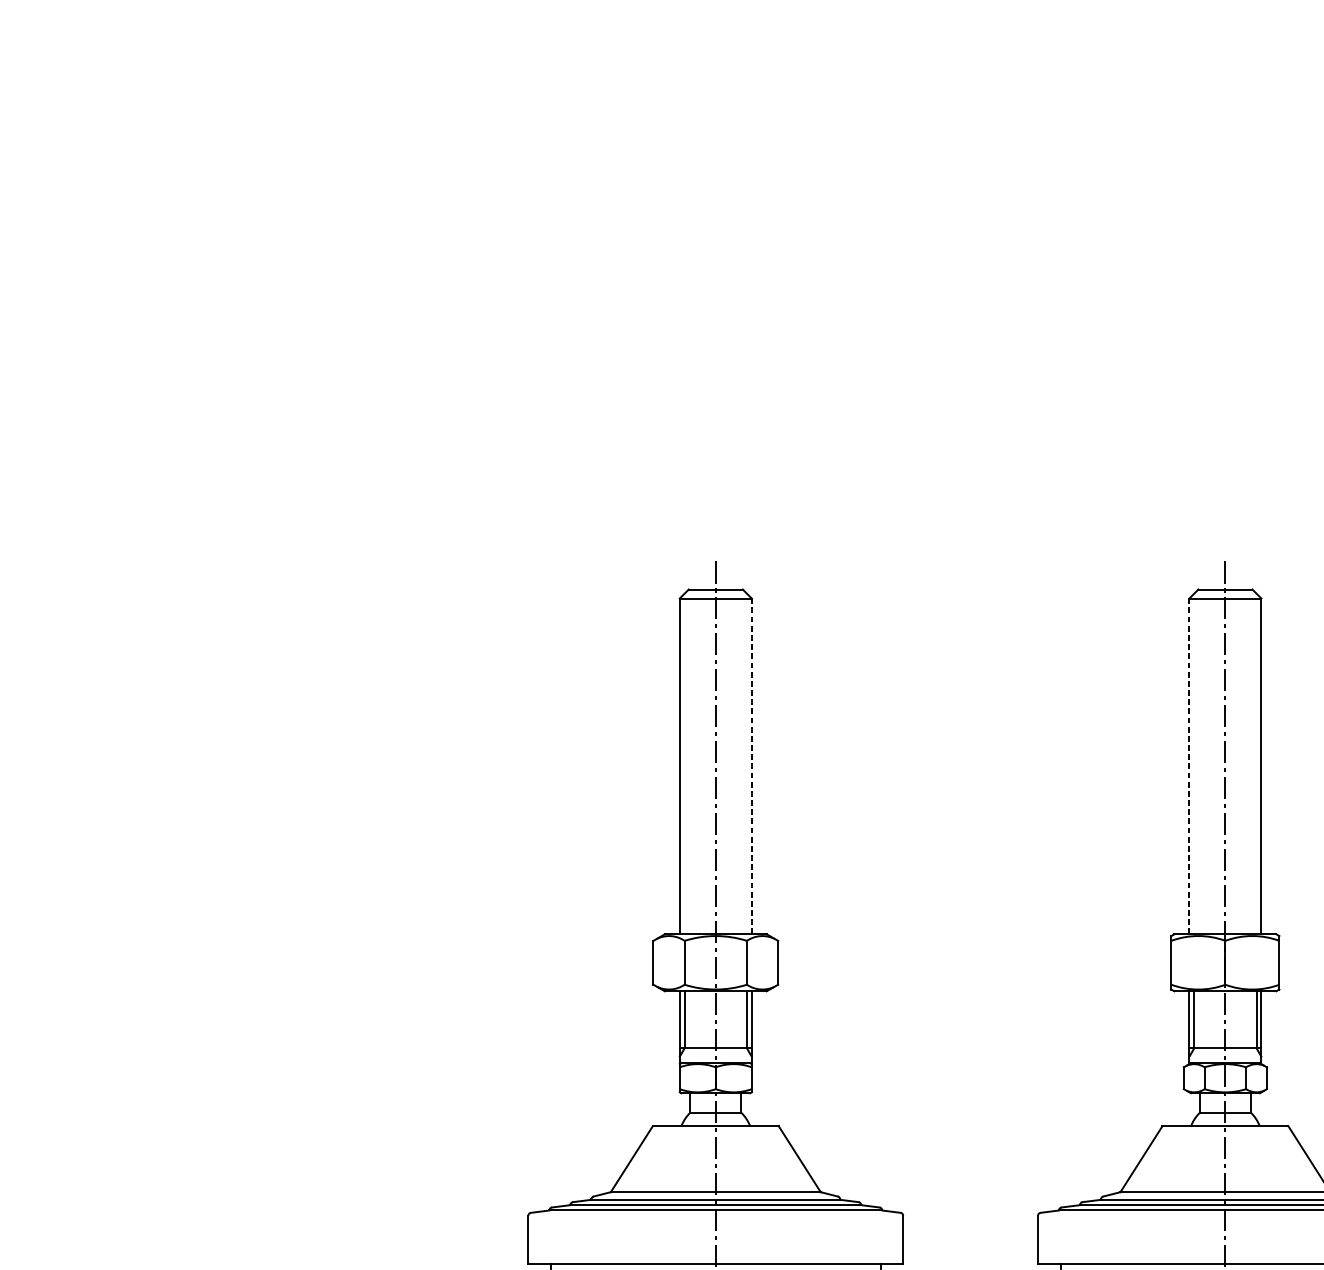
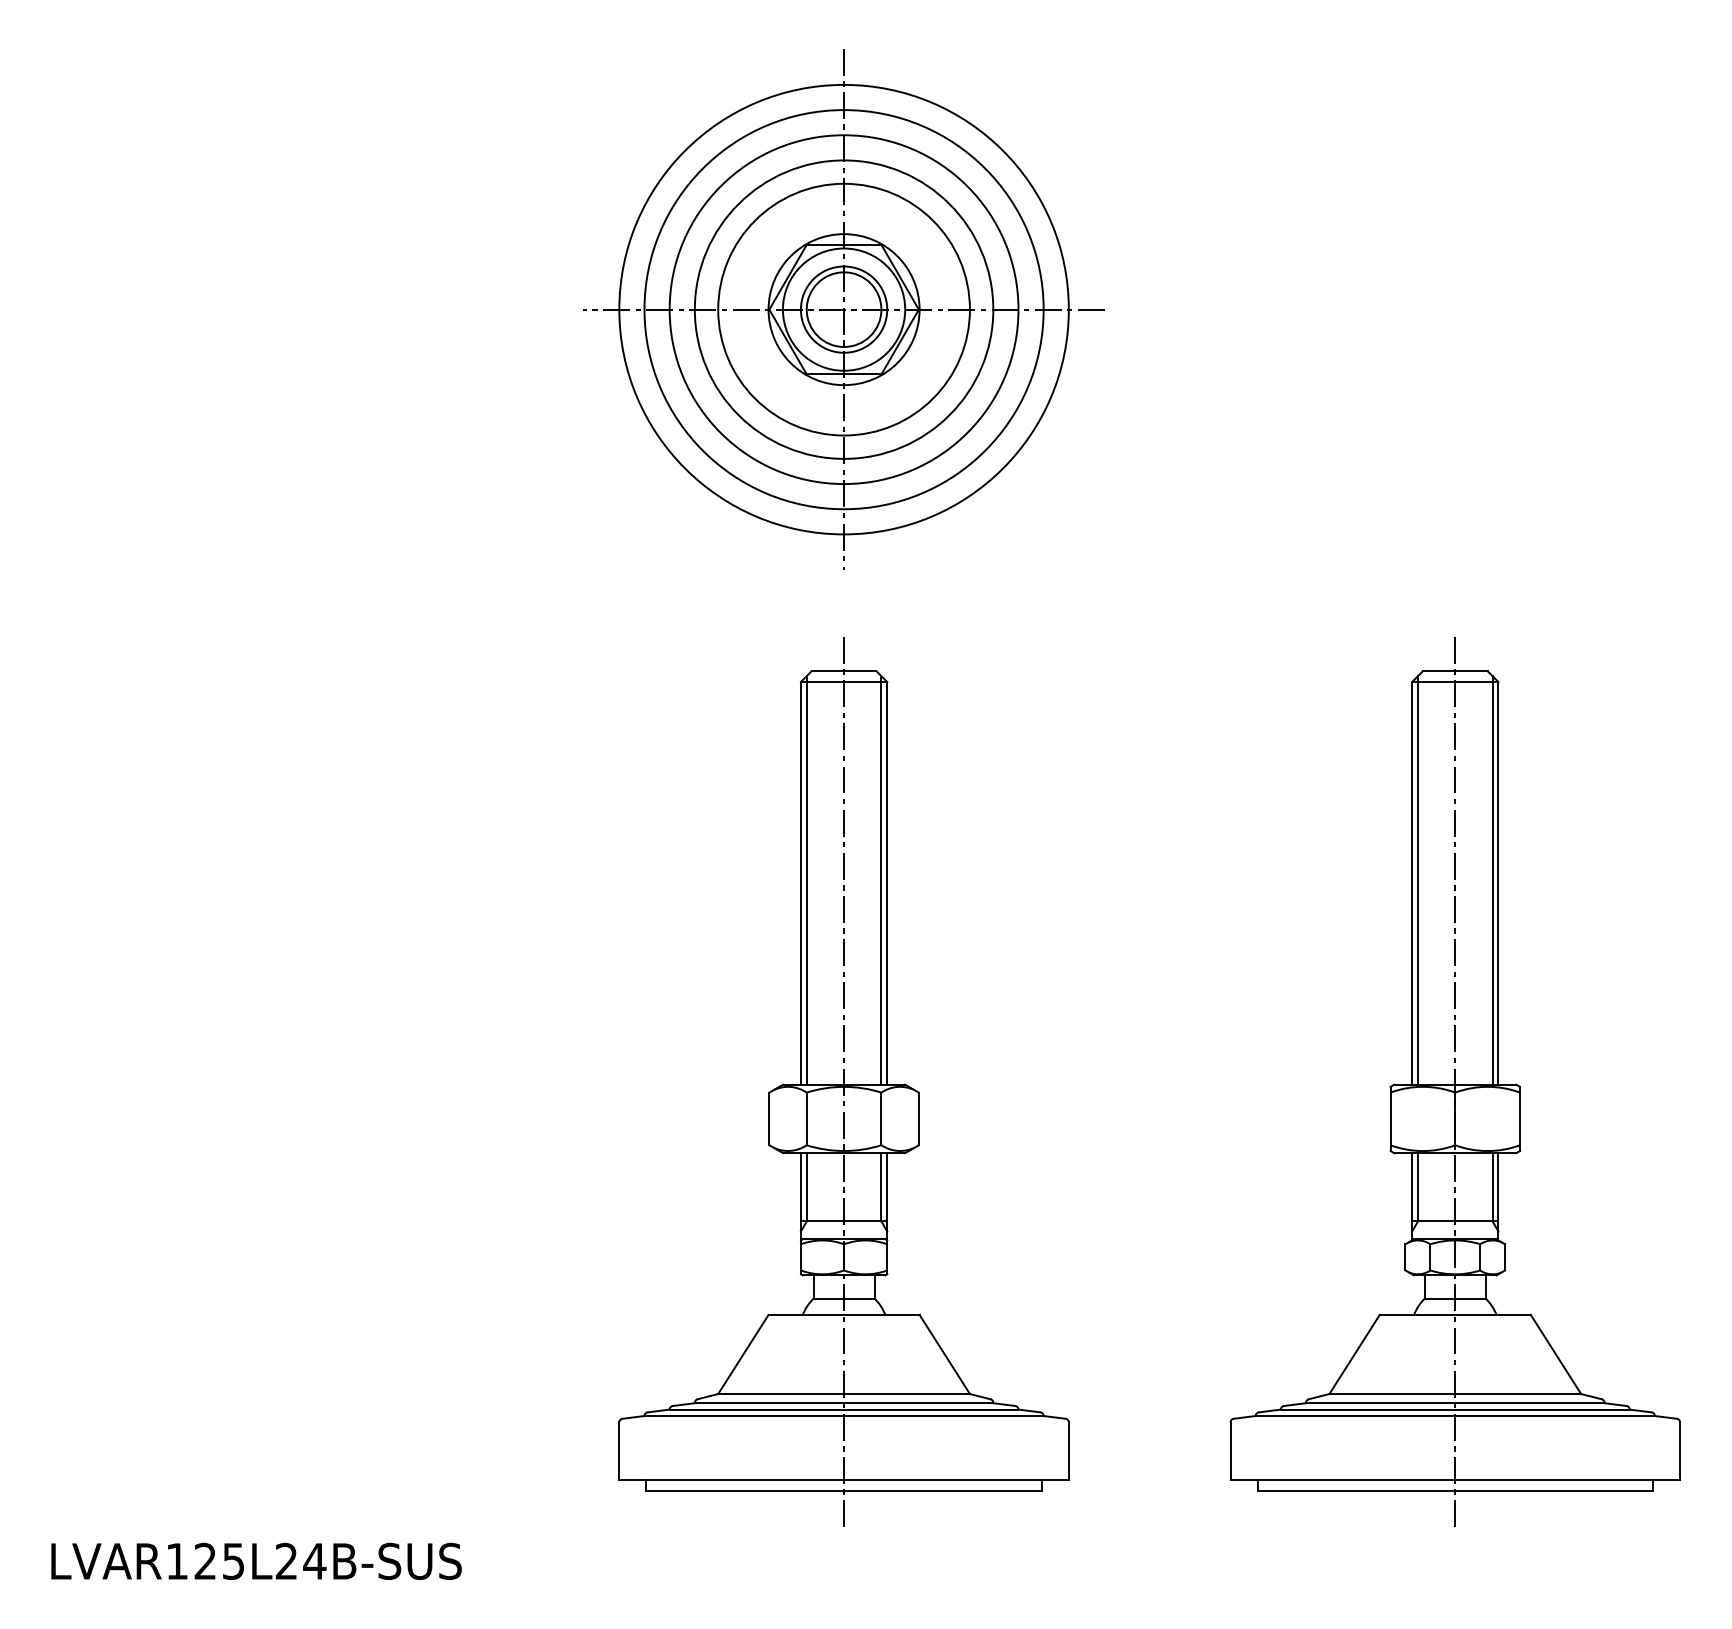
part: (715, 287) -> (843, 309), added
line: (684, 763) -> (806, 880), added
line: (746, 763) -> (881, 880), added
line: (1194, 763) -> (1418, 880), added
line: (1256, 763) -> (1492, 880), added
line: (751, 765) -> (887, 882), dashed -> solid
line: (1189, 765) -> (1412, 882), dashed -> solid

